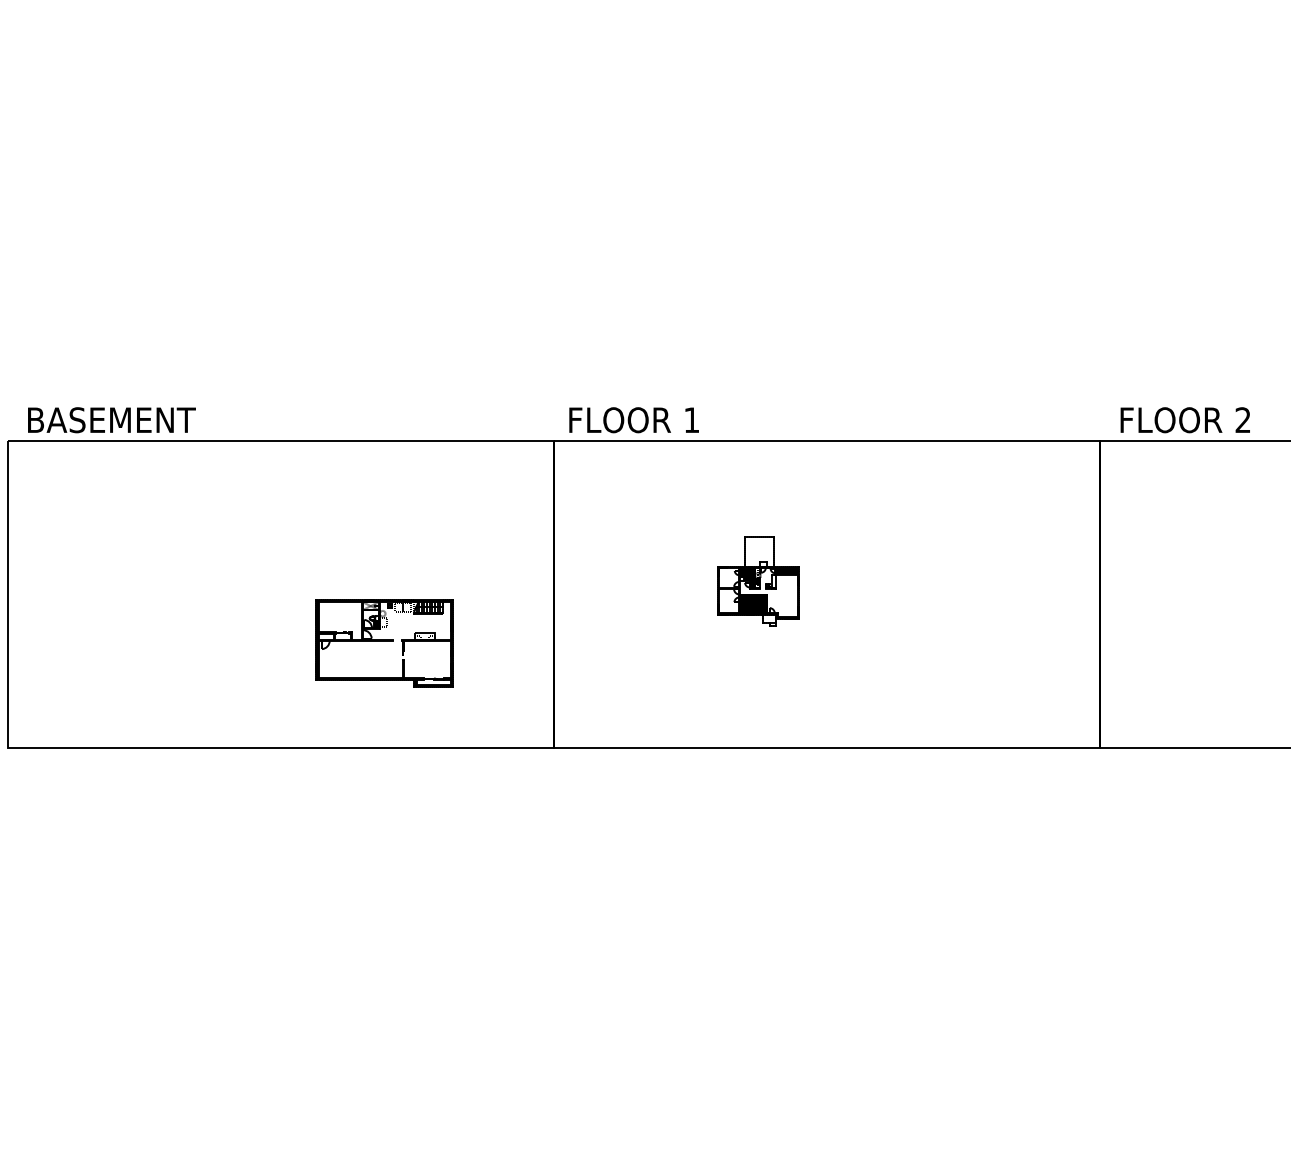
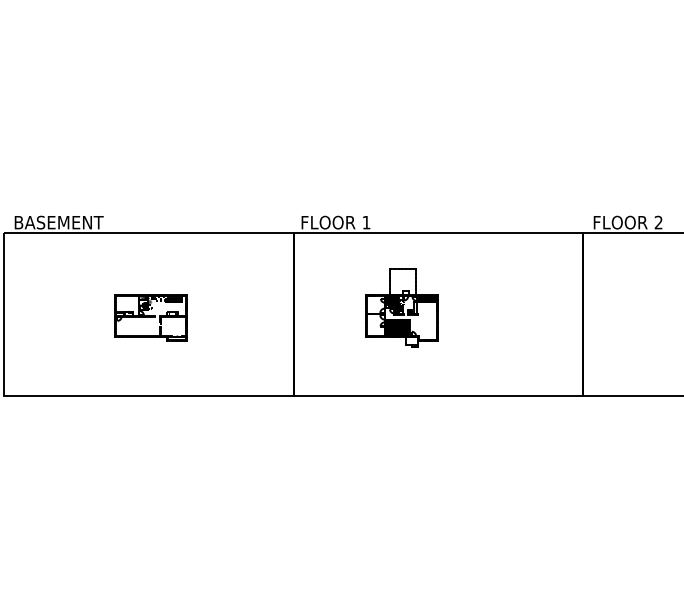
part: (757, 580) -> (401, 307), size x1.67
part: (384, 642) -> (150, 317), moved

